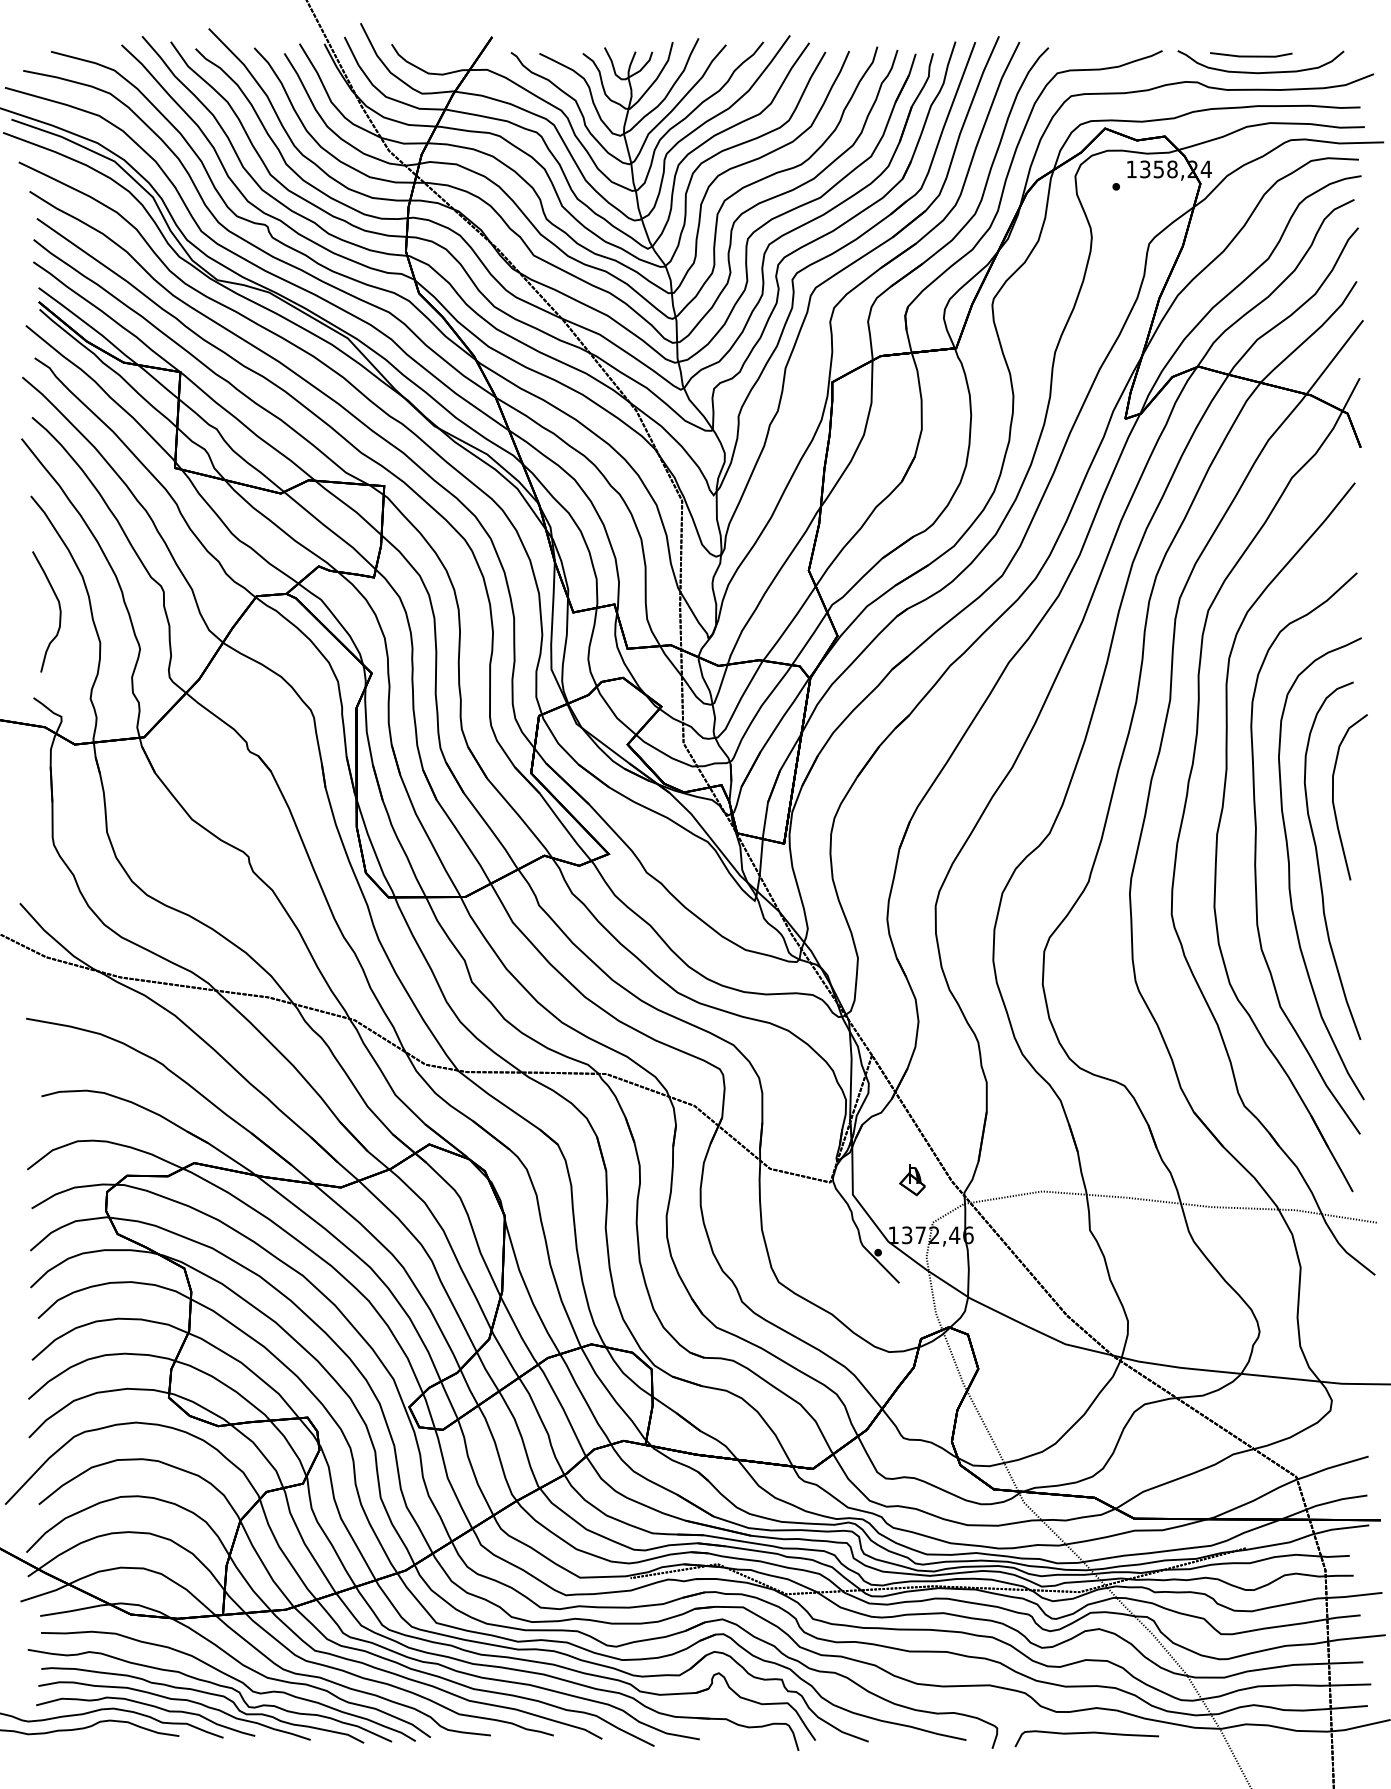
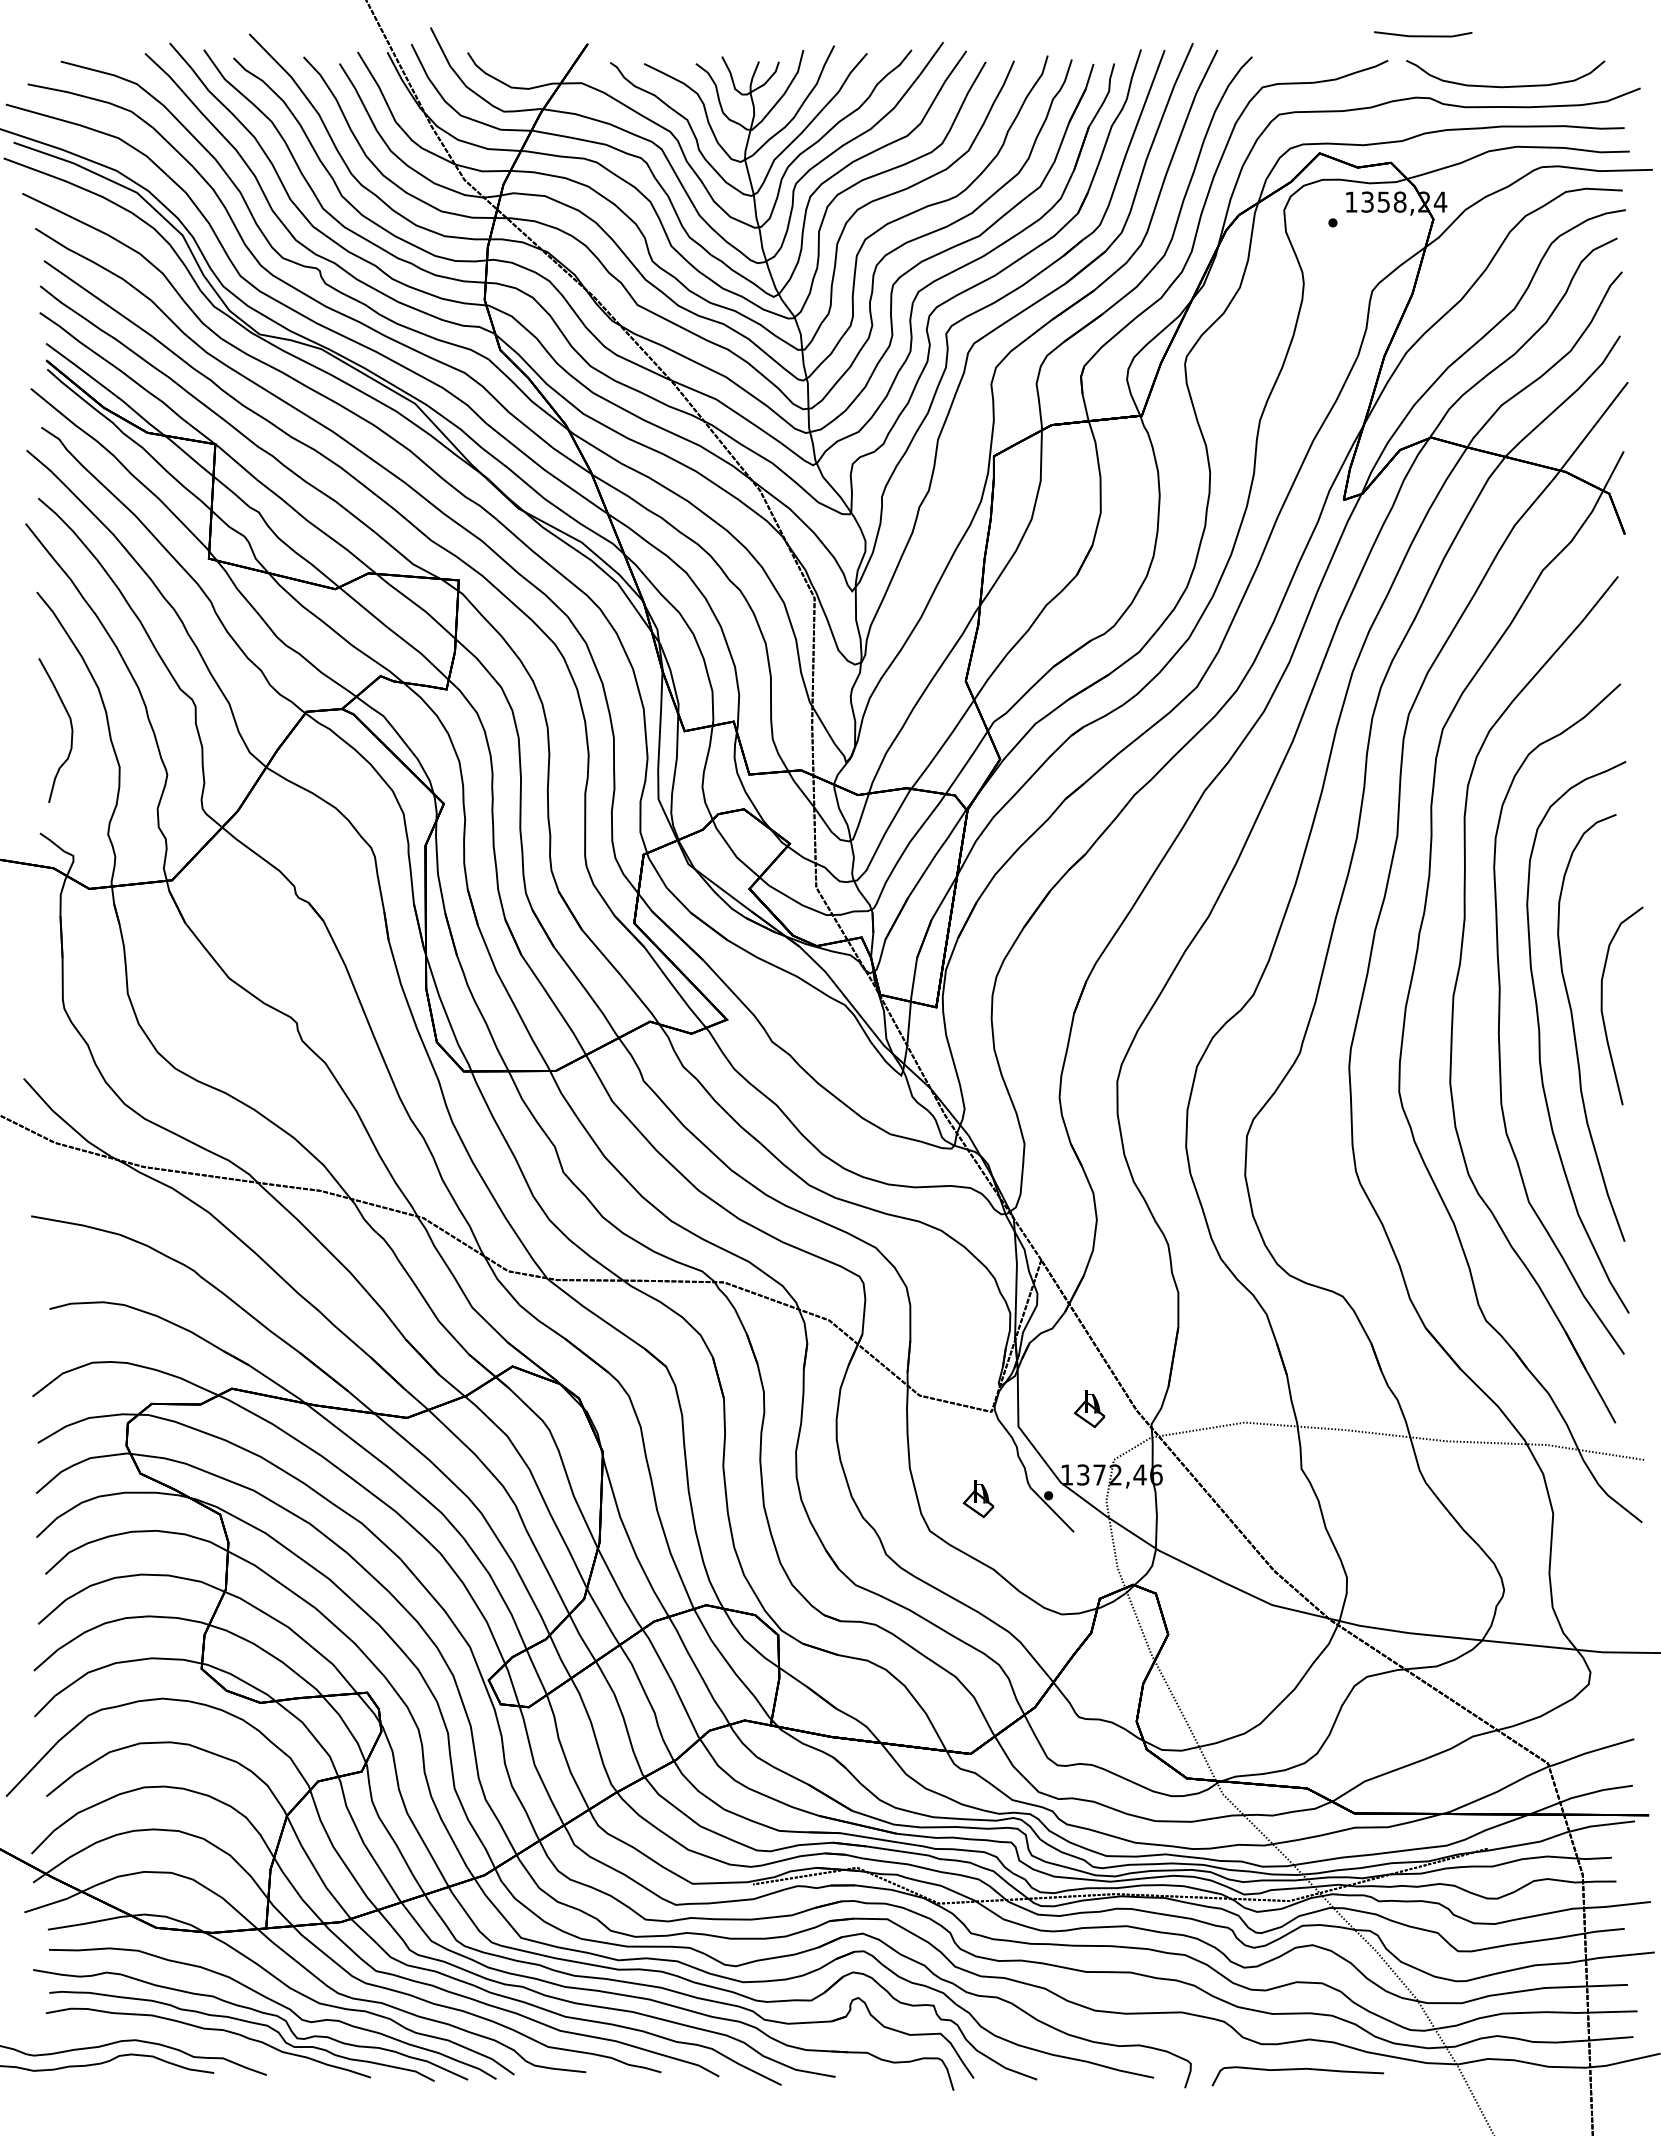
line: (1251, 55) -> (1423, 35), moved
curve: (1333, 796) -> (1602, 1005), moved
part: (819, 1255) -> (978, 1499), added
curve: (147, 1705) -> (175, 2036), removed

